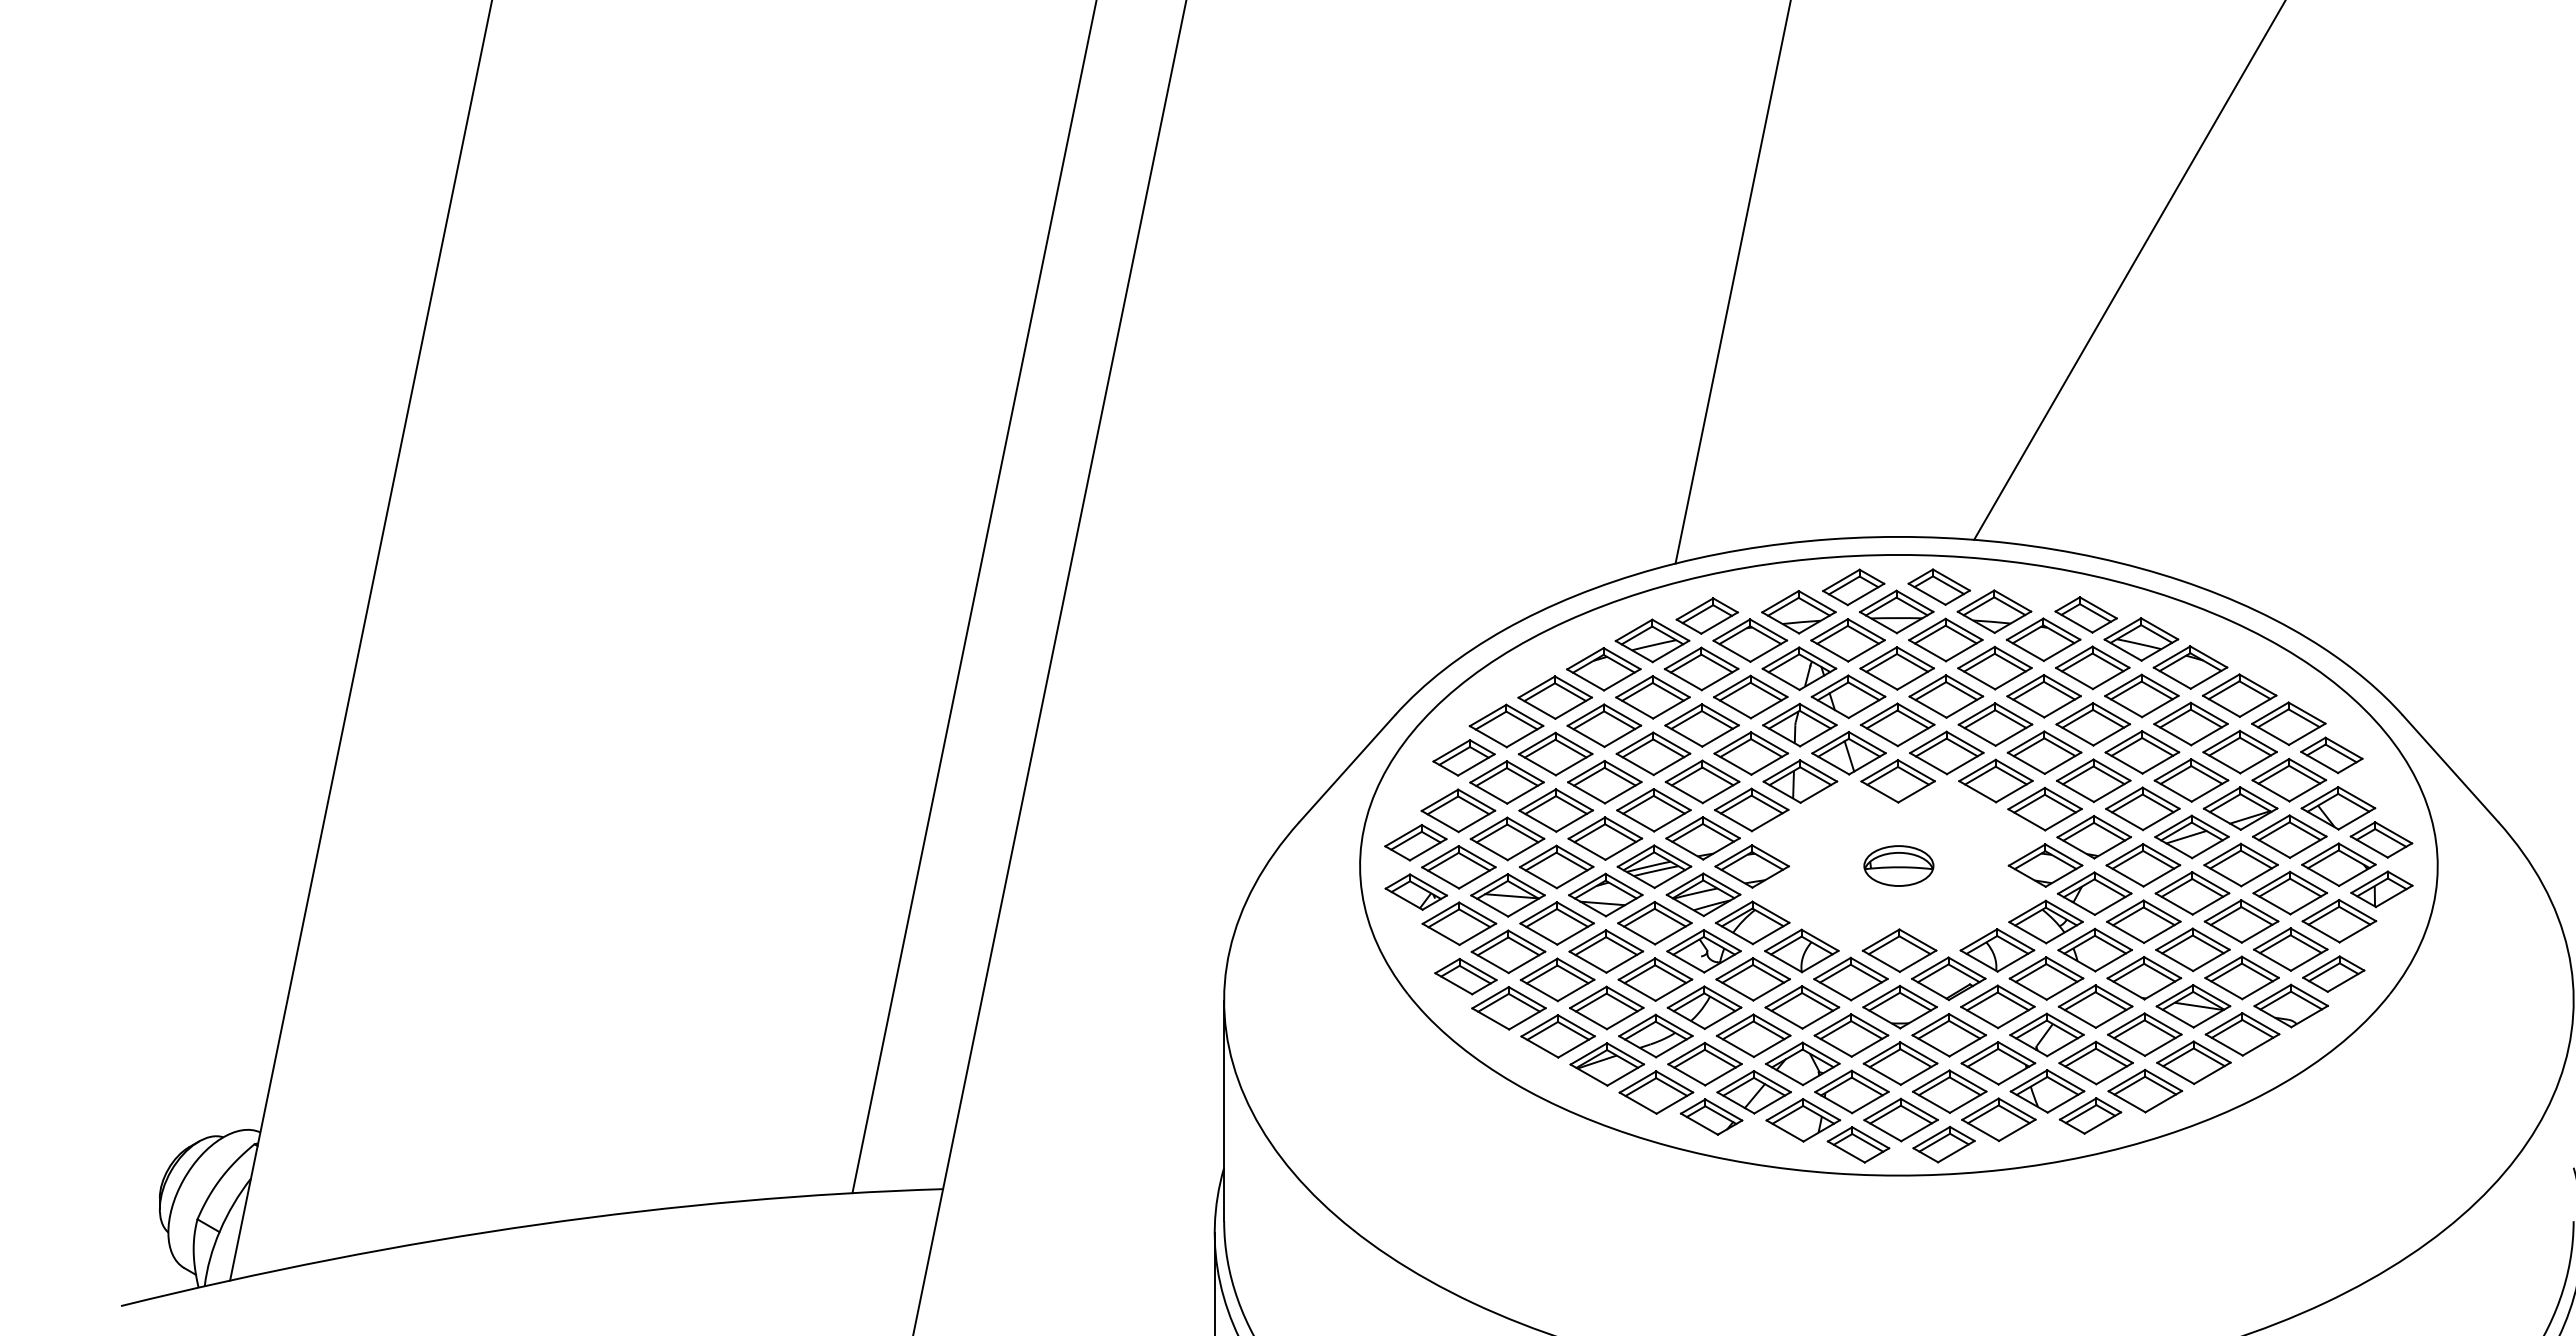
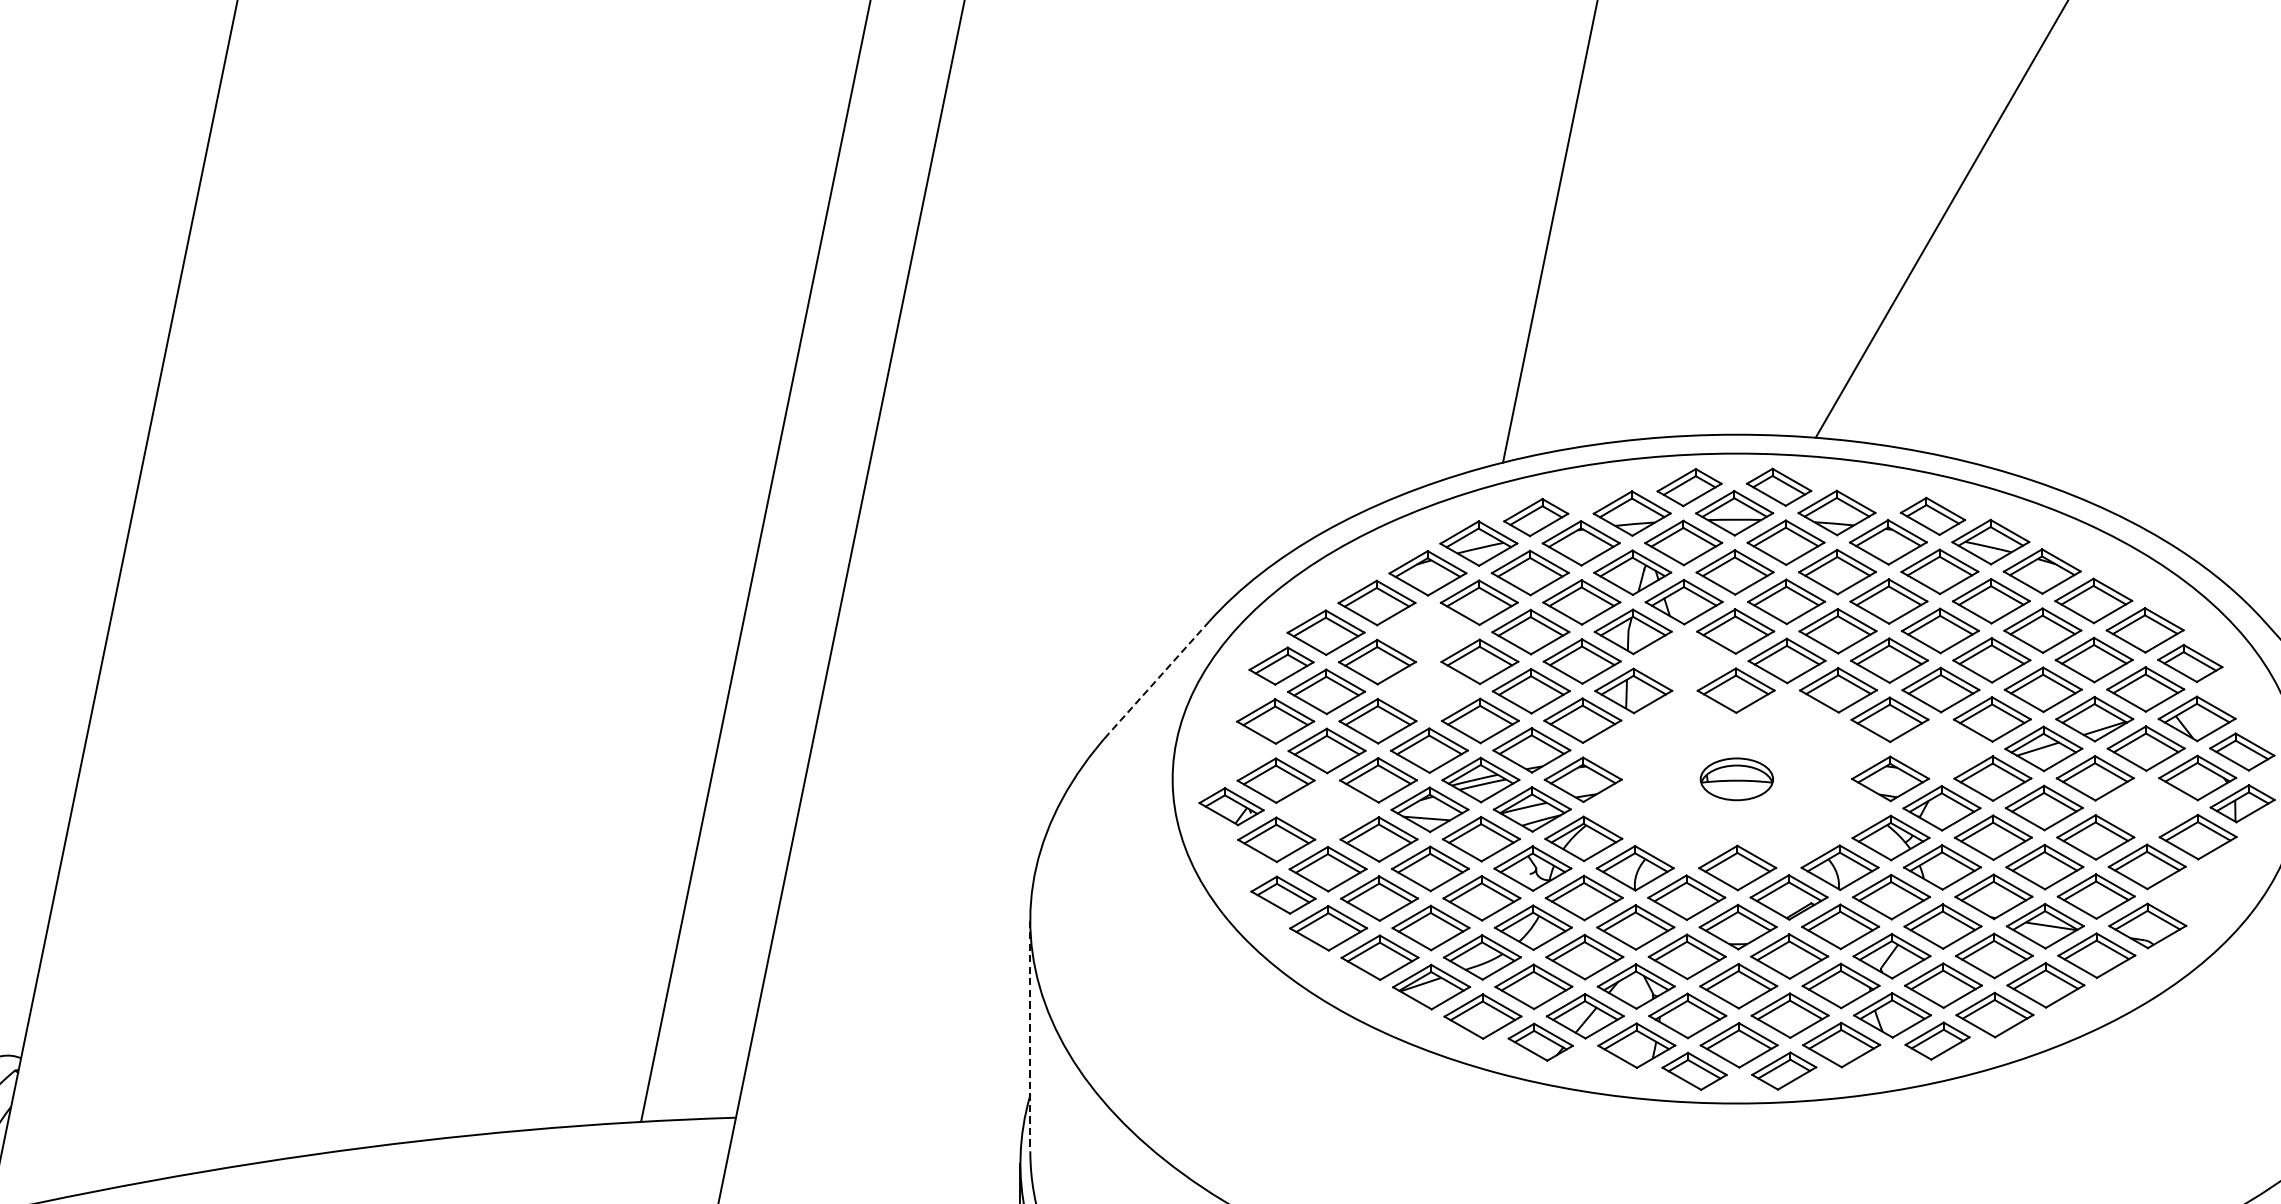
part: (1604, 725) -> (1428, 632), removed
part: (1848, 753) -> (1684, 661), removed
line: (1347, 768) -> (1159, 677), solid -> dashed
part: (1604, 781) -> (1428, 690), removed
part: (2093, 837) -> (1940, 749), removed
part: (1415, 842) -> (1230, 754), removed
part: (2289, 892) -> (2145, 807), removed
part: (1507, 895) -> (1327, 810), removed
part: (2333, 973) -> (2192, 891), removed
line: (1224, 1111) -> (1030, 1036), solid -> dashed

